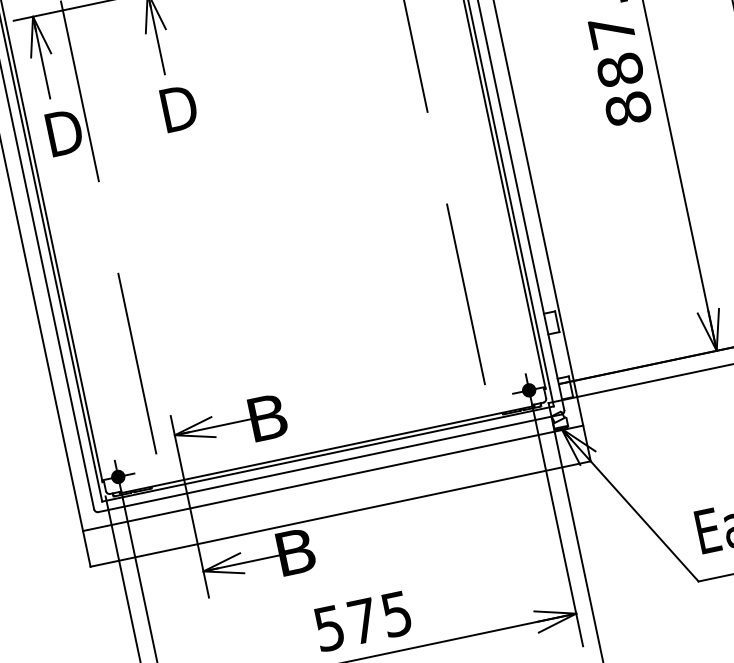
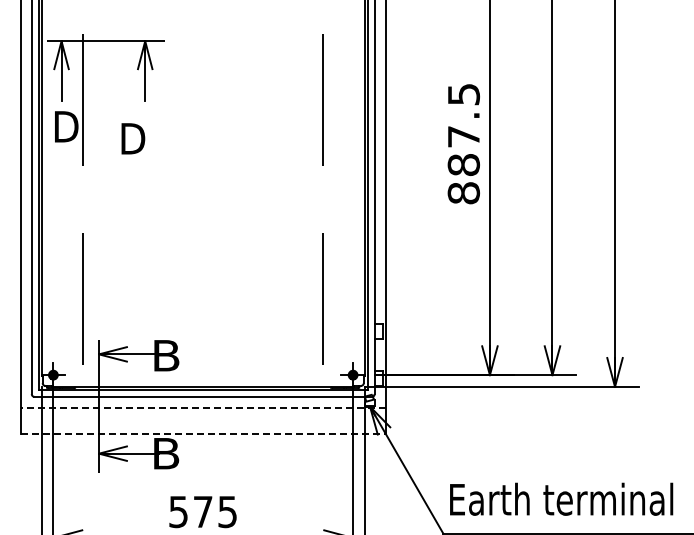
text: (179, 108) -> (133, 138), moved
line: (332, 478) -> (202, 407), solid -> dashed
line: (340, 513) -> (203, 433), solid -> dashed

